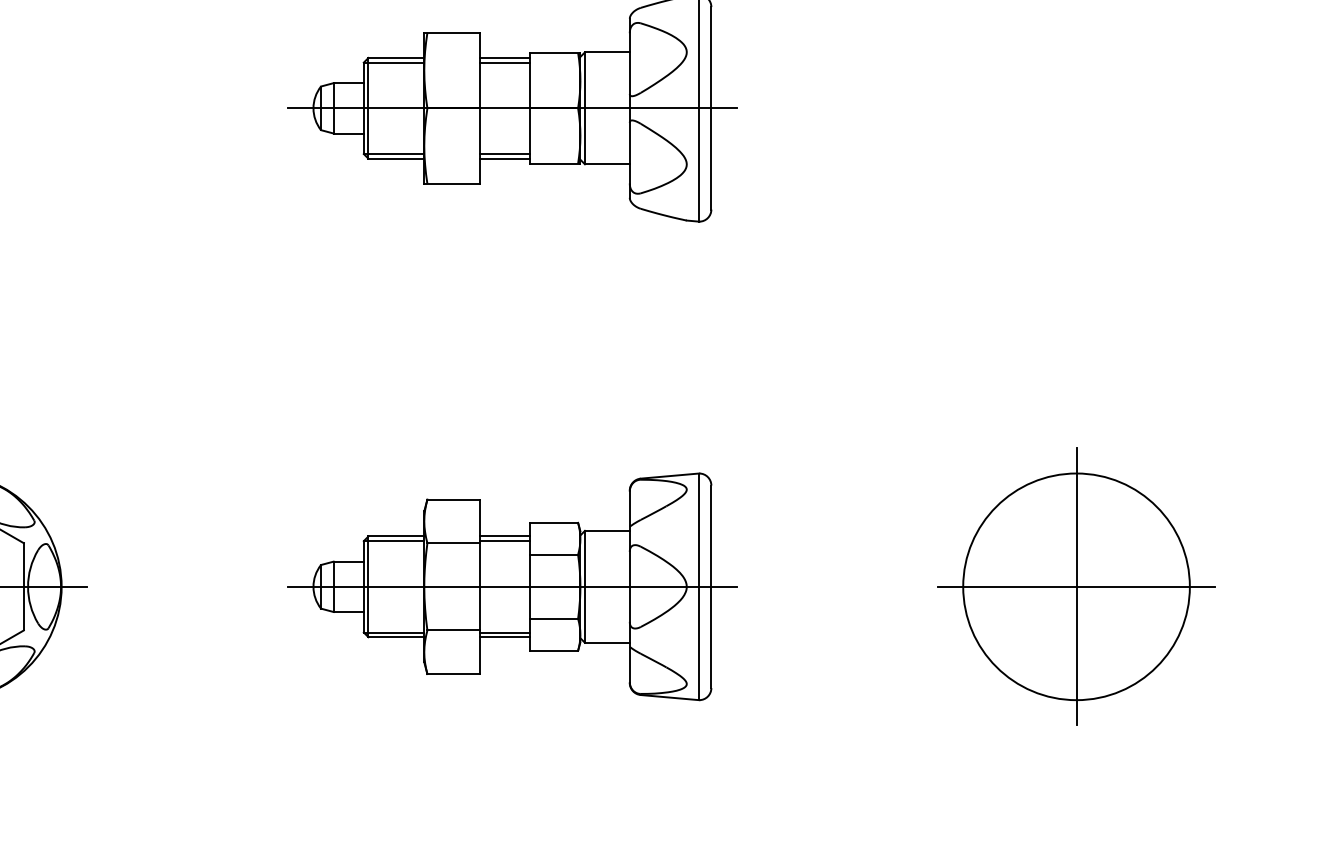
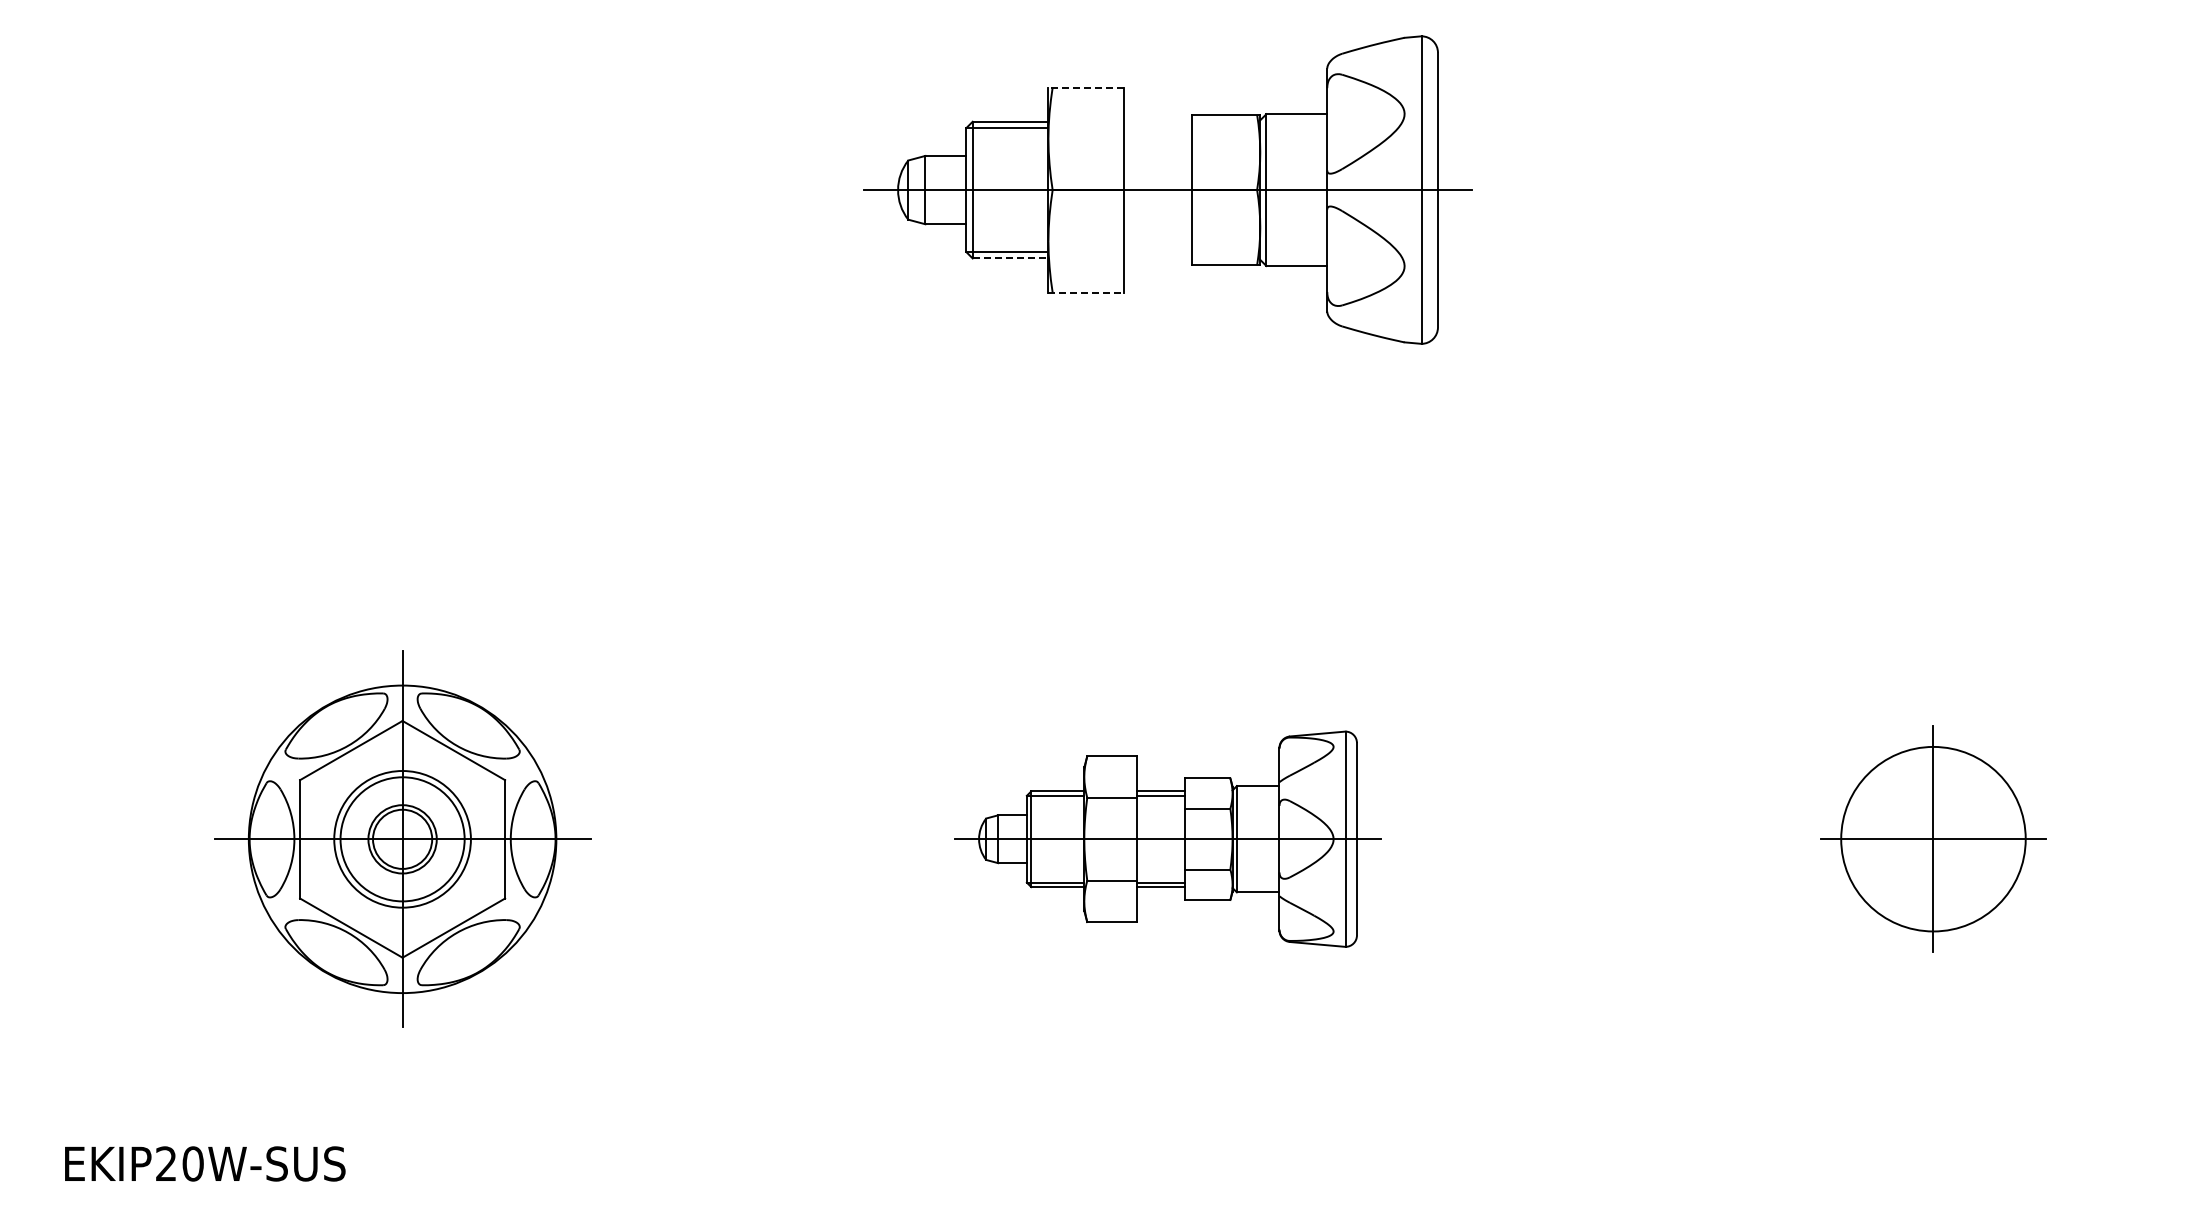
line: (452, 32) -> (1086, 87), solid -> dashed
line: (504, 57) -> (1157, 121), removed
line: (504, 62) -> (1157, 128), removed
line: (504, 154) -> (1157, 252), removed
line: (396, 158) -> (1010, 258), solid -> dashed
line: (504, 158) -> (1157, 258), removed
line: (452, 183) -> (1086, 292), solid -> dashed
part: (512, 586) -> (1167, 838), size x0.7
part: (1076, 586) -> (1933, 838), size x0.6

